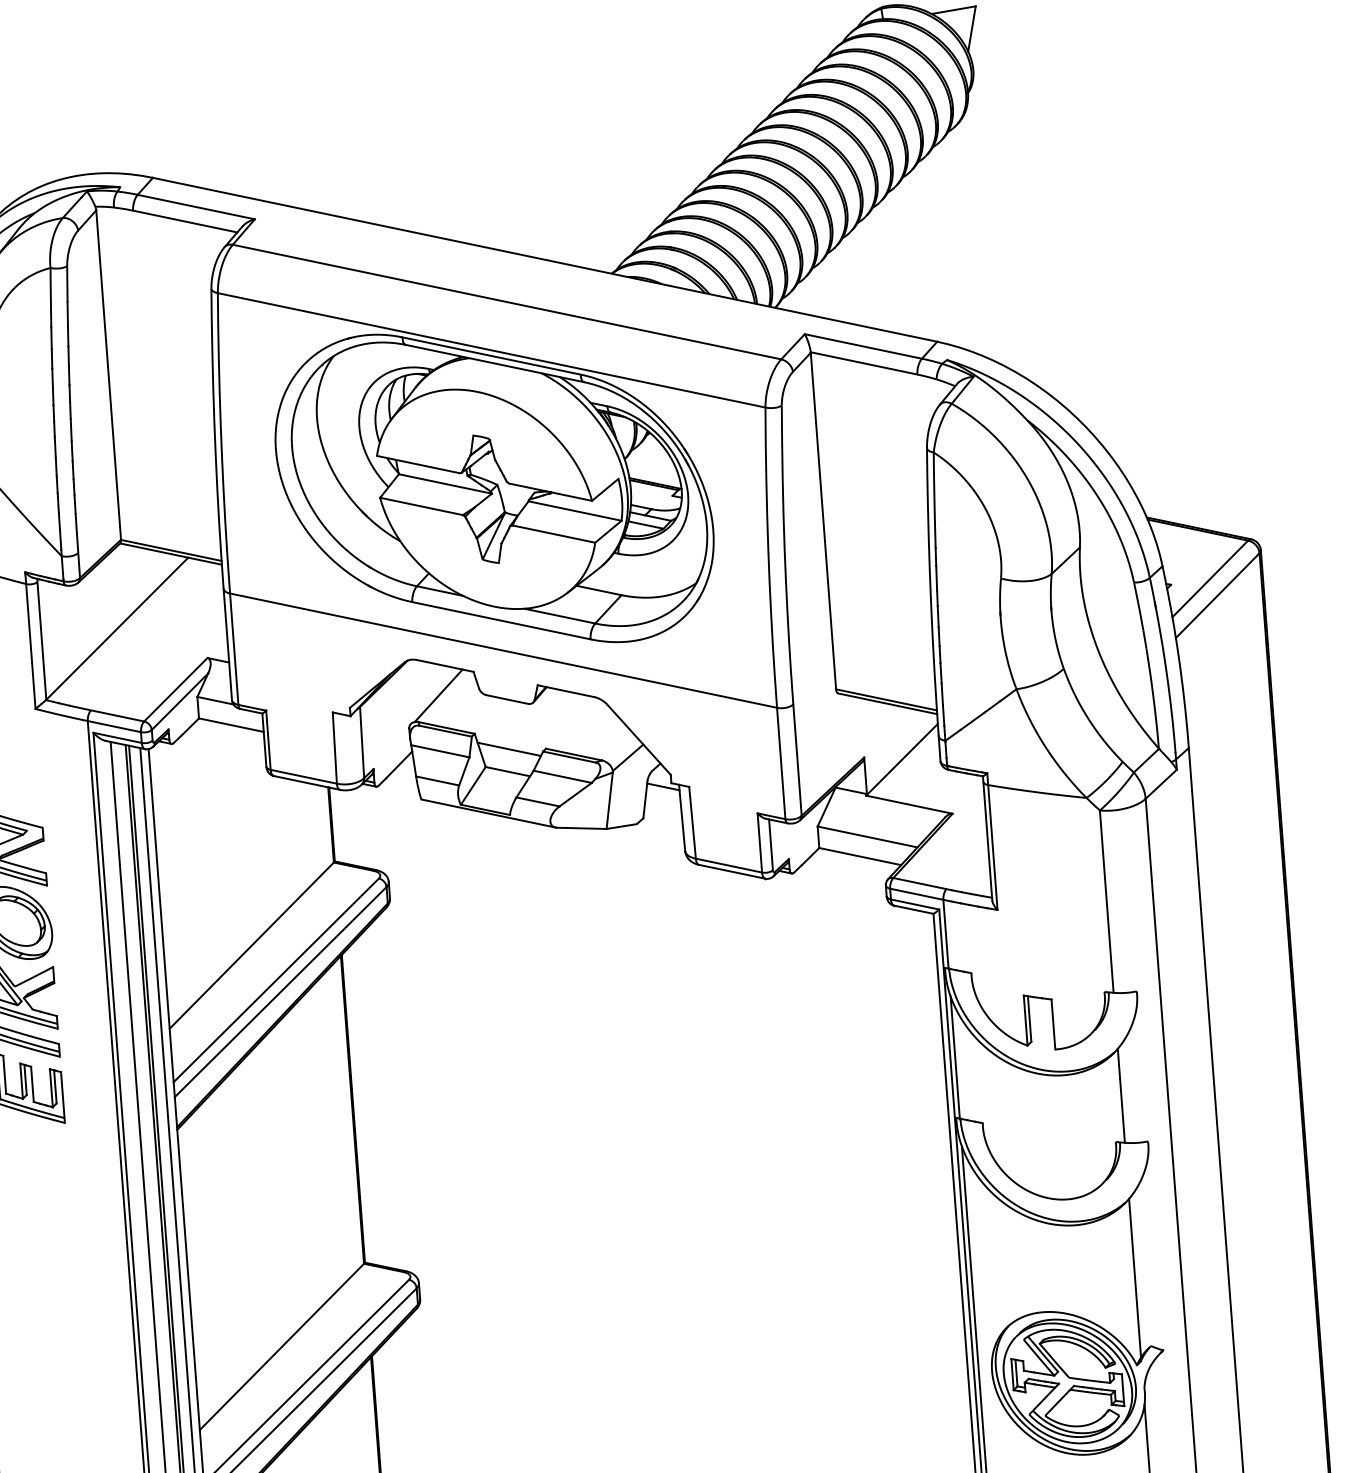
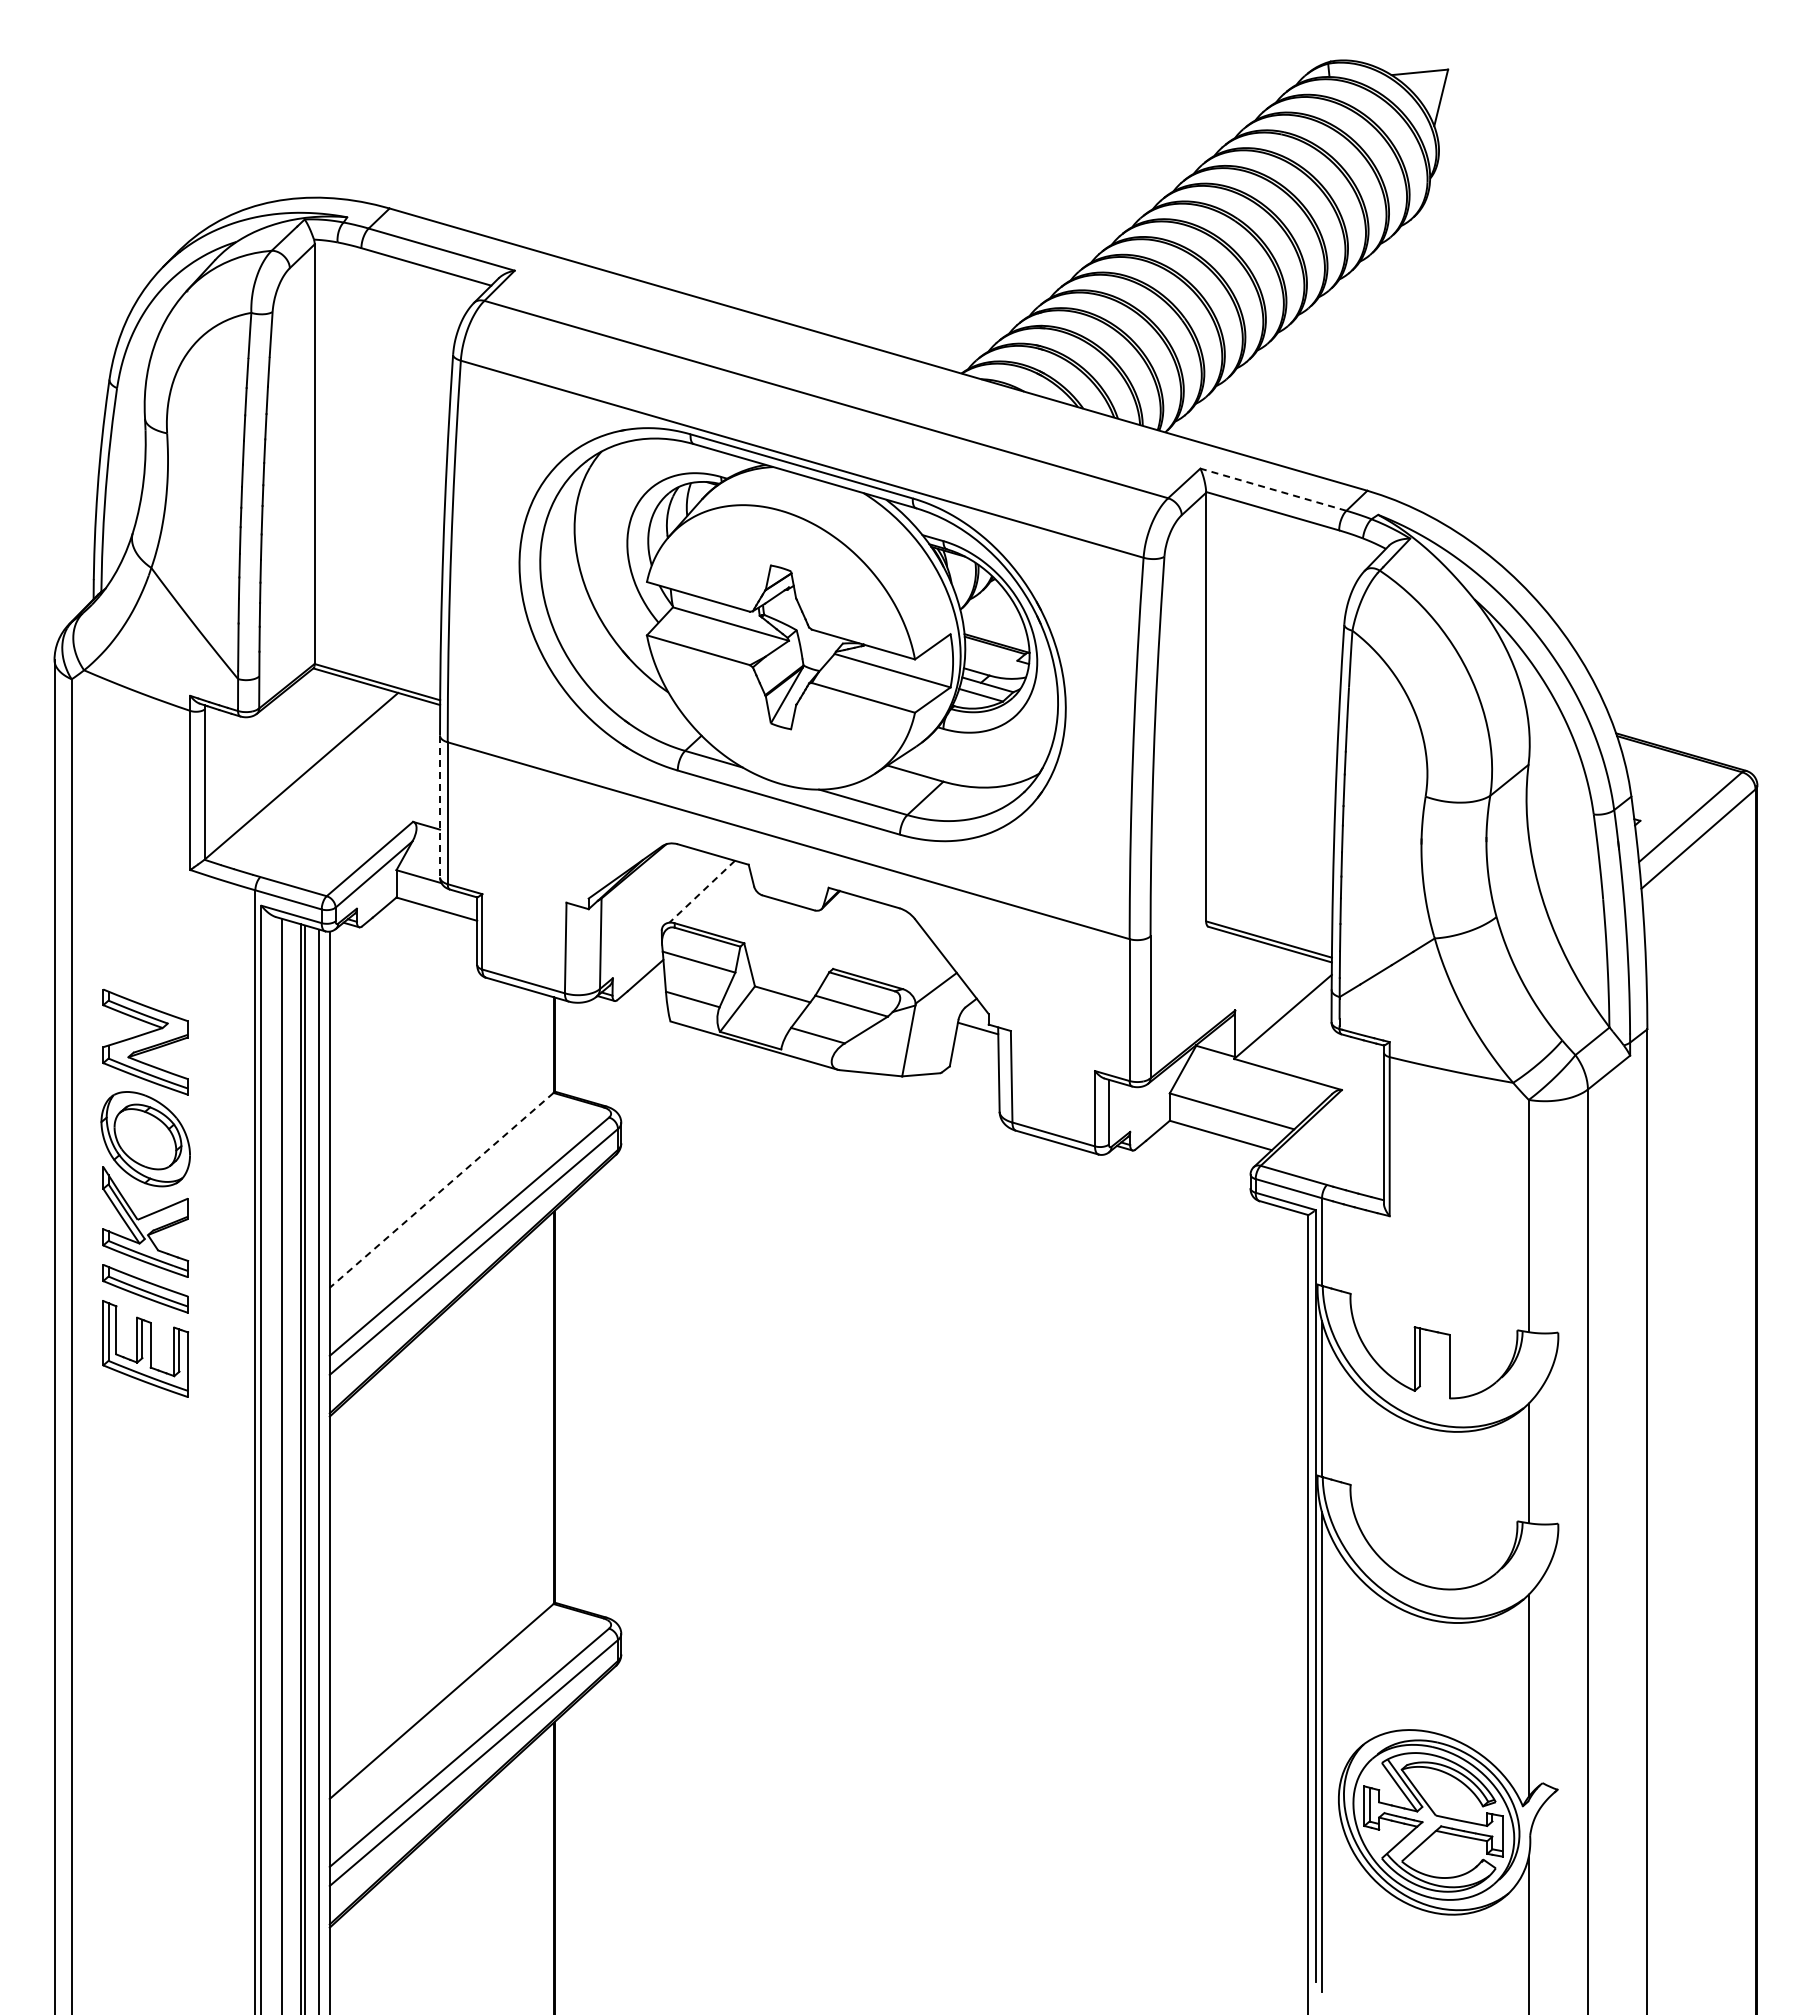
line: (862, 346) -> (1272, 489), solid -> dashed
line: (228, 644) -> (440, 806), solid -> dashed
line: (438, 696) -> (701, 892), solid -> dashed
line: (509, 748) -> (786, 965), removed
line: (251, 945) -> (441, 1190), solid -> dashed

